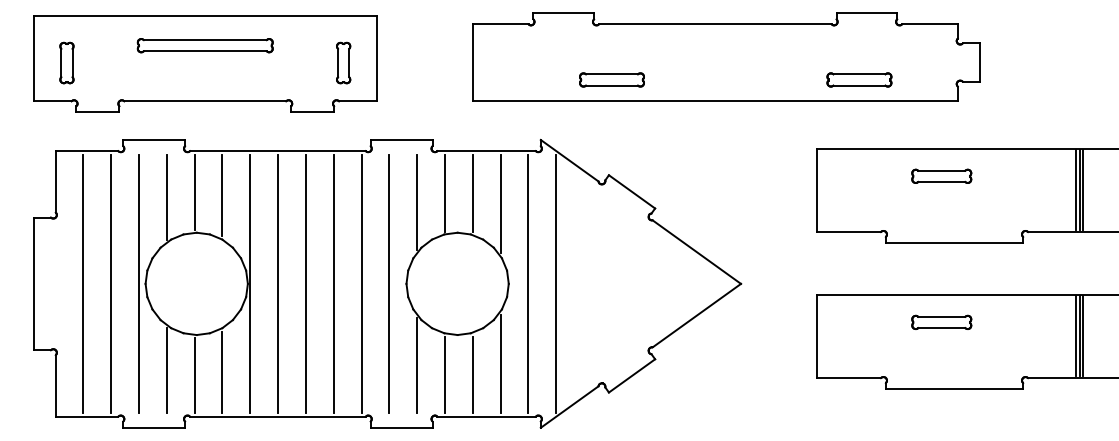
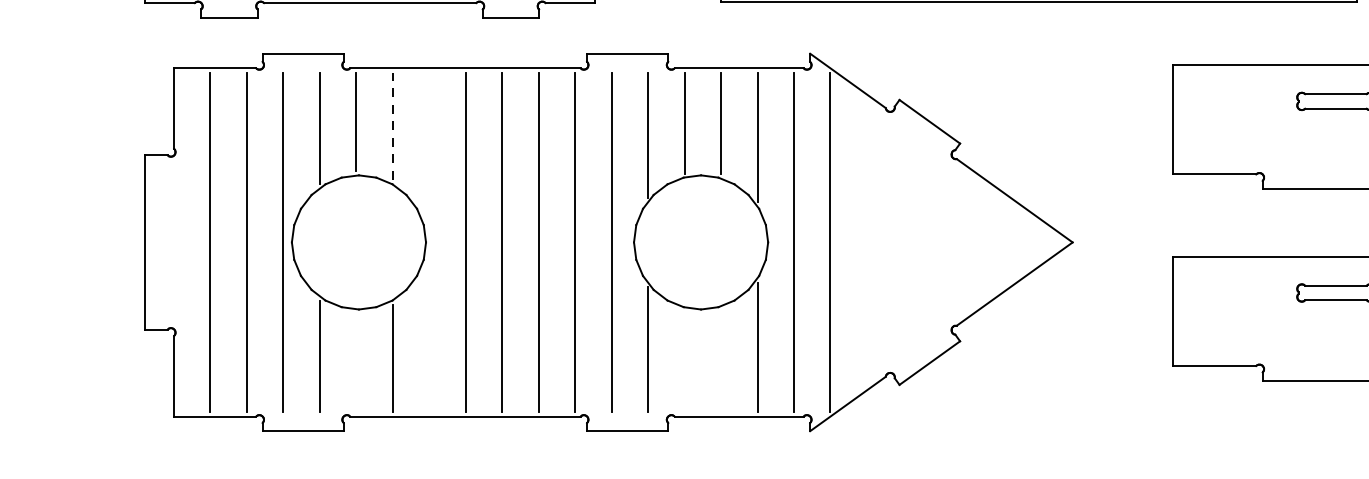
line: (222, 195) -> (392, 126), solid -> dashed
line: (250, 283) -> (429, 241), removed
line: (445, 374) -> (685, 361), removed
line: (472, 374) -> (720, 361), removed
line: (194, 375) -> (356, 362), removed

